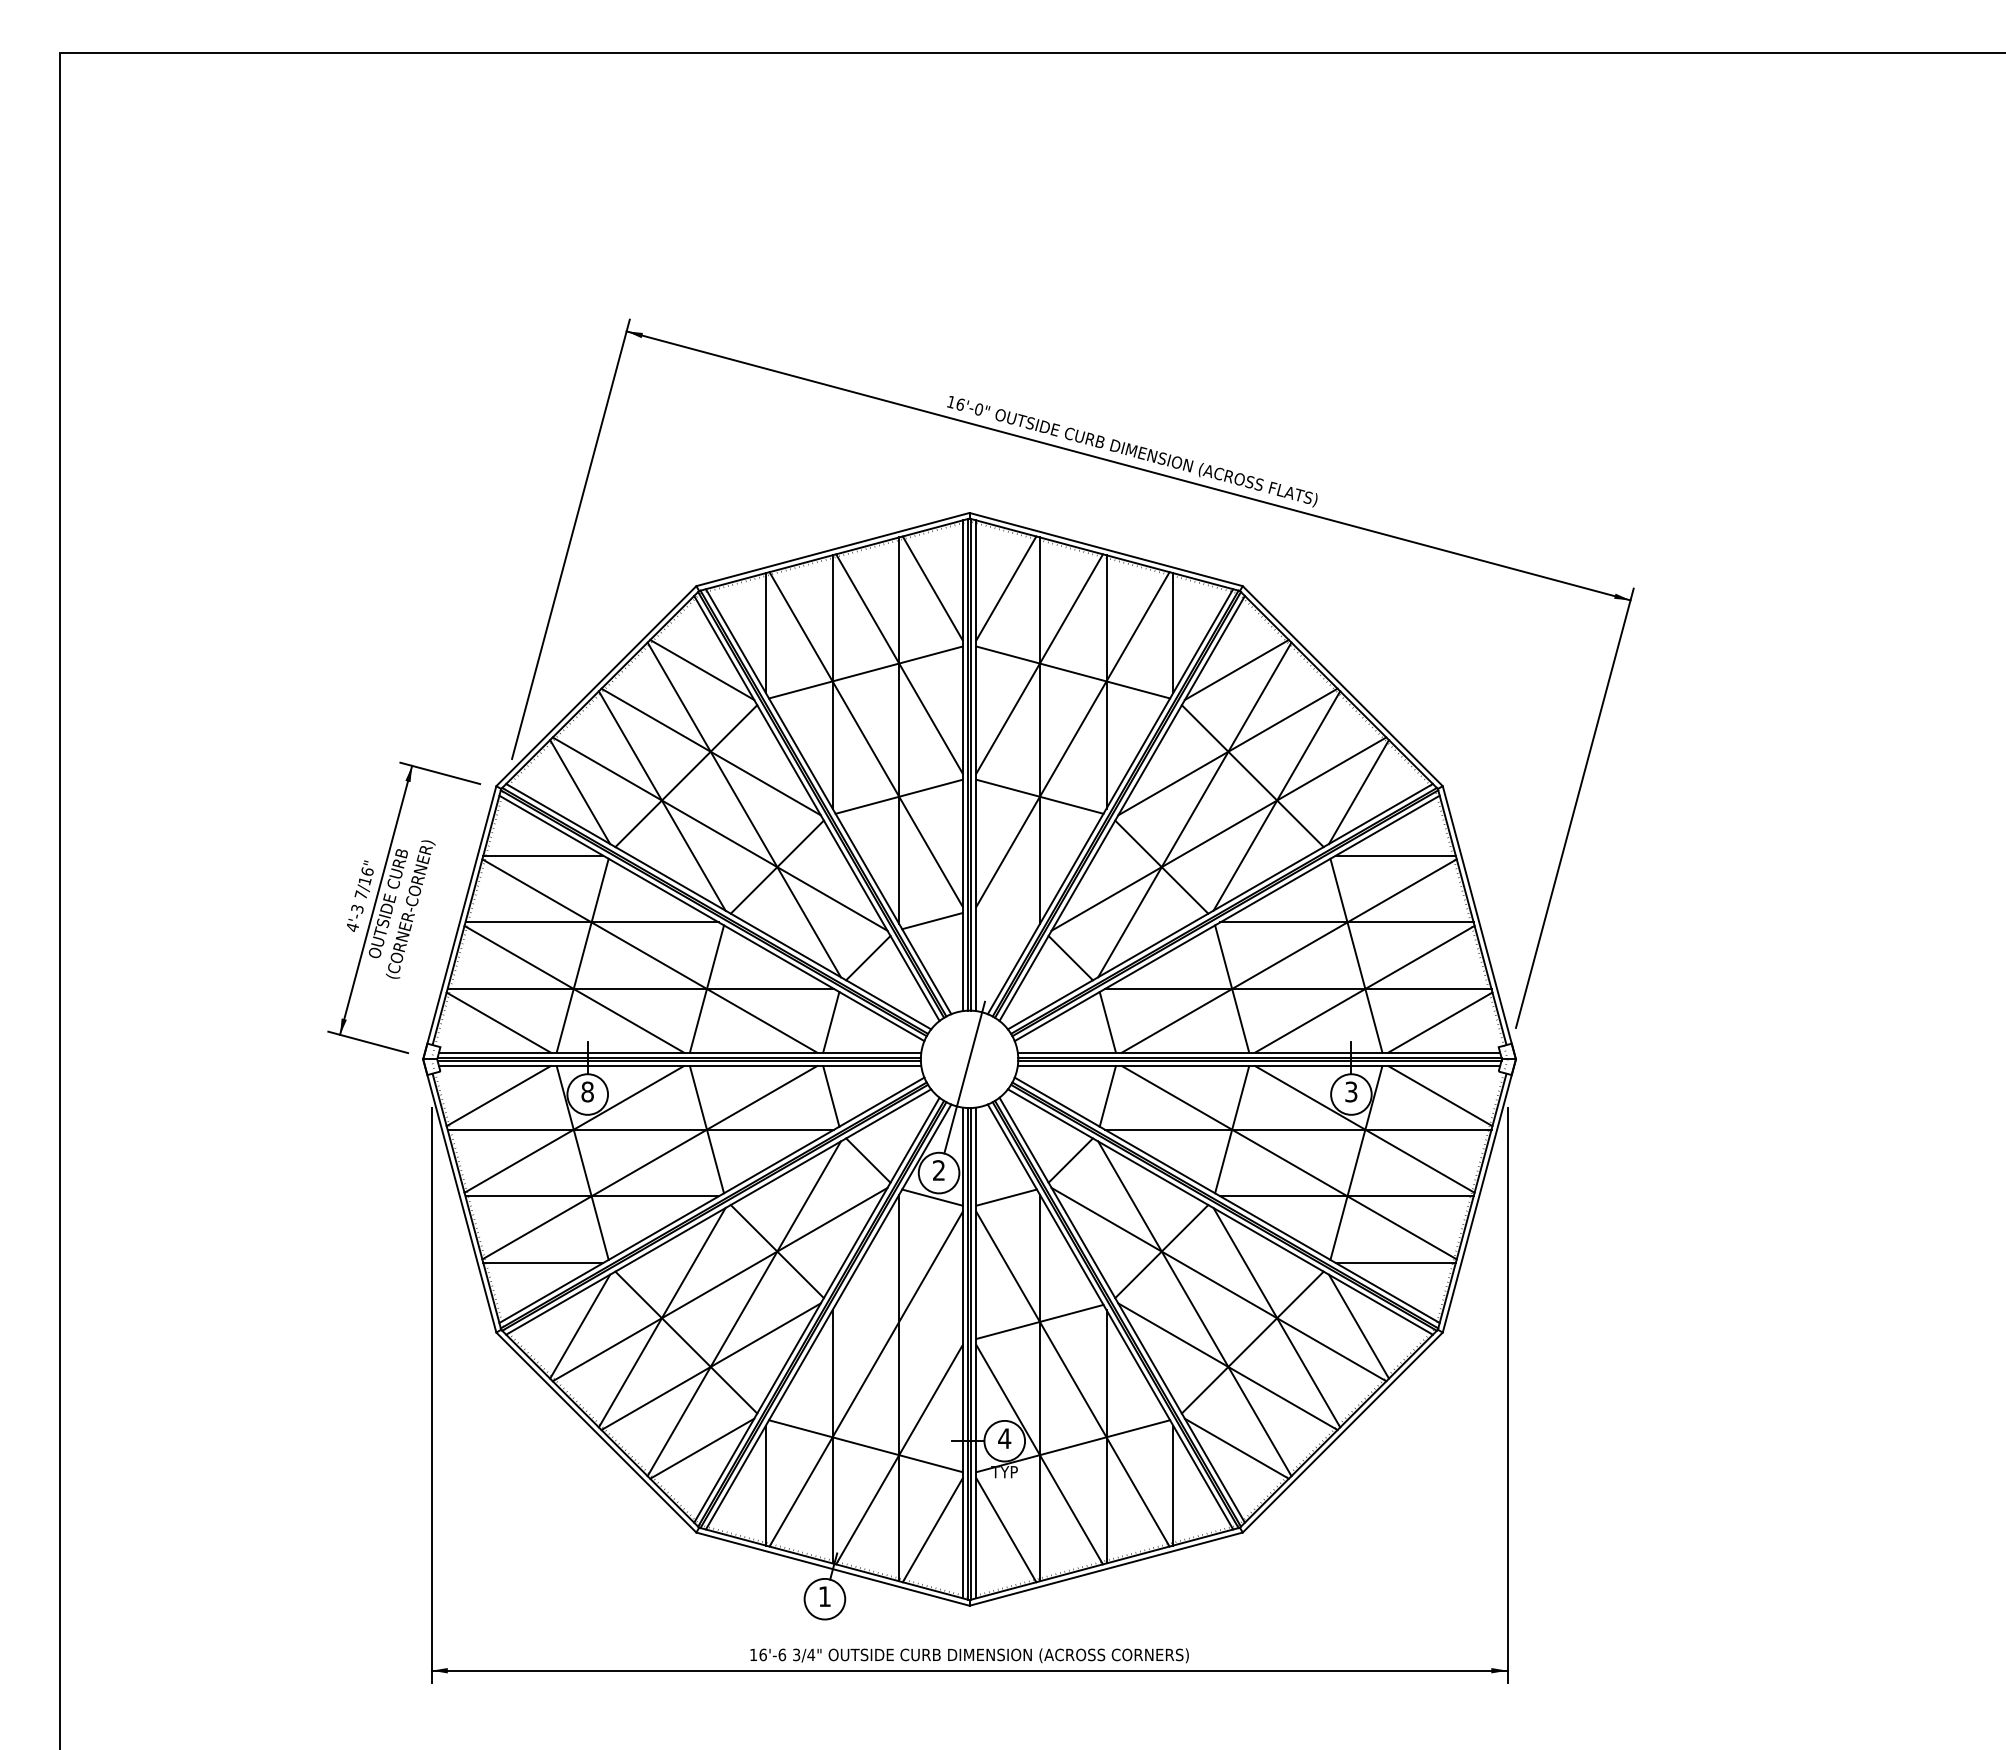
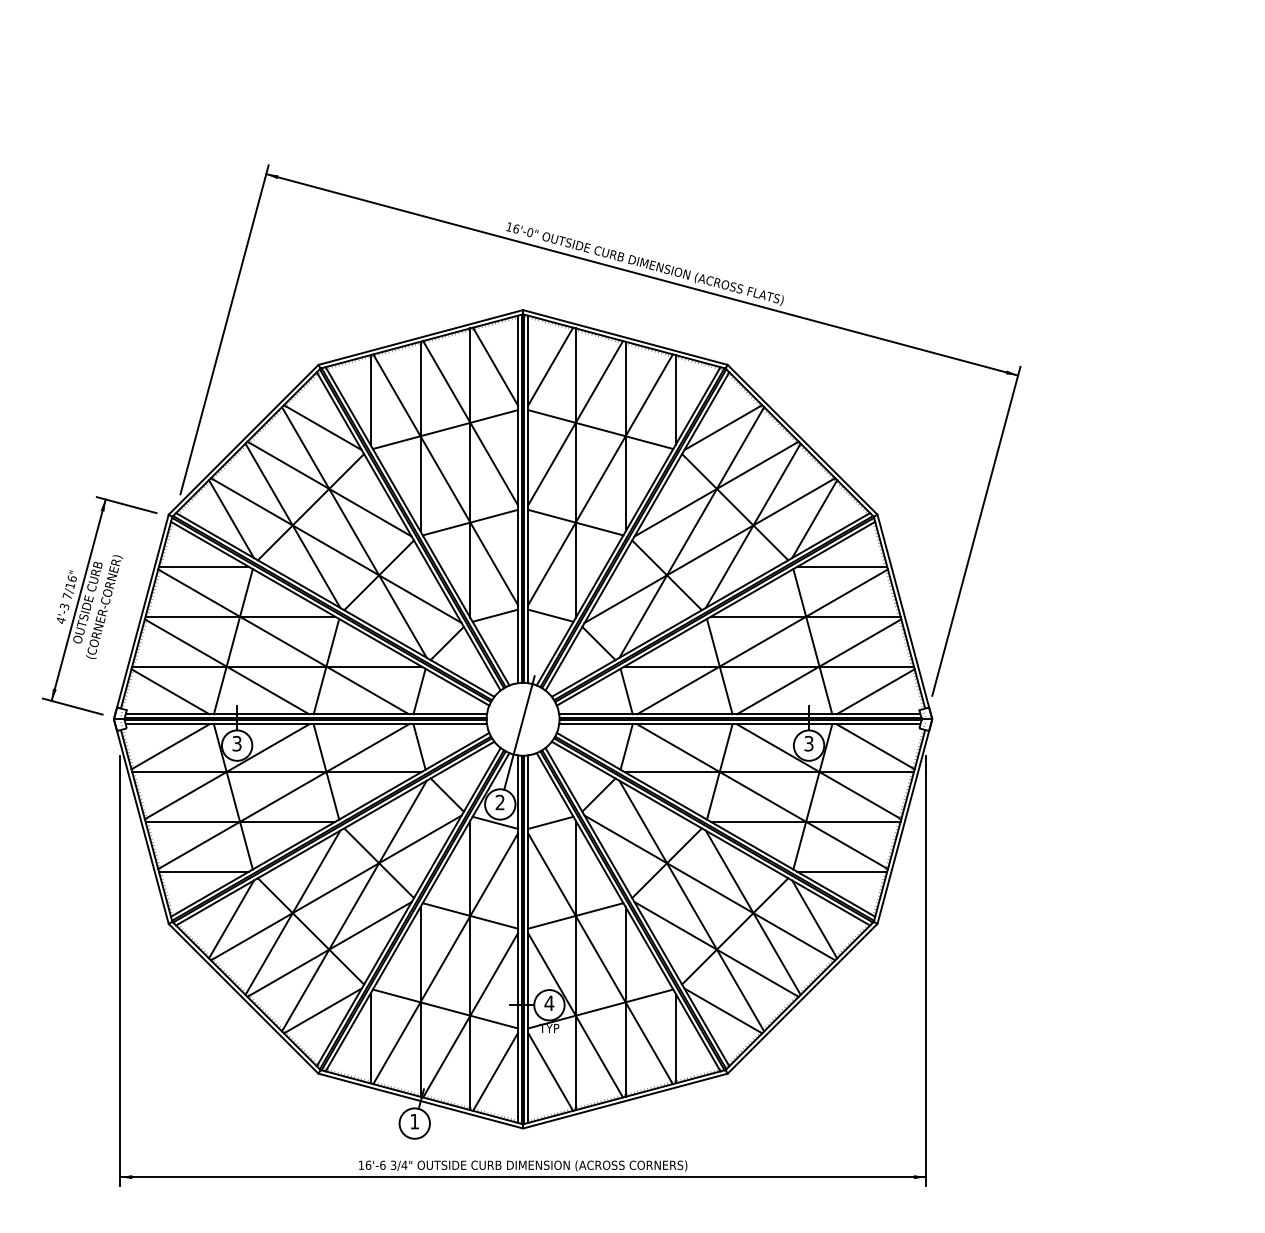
line: (1006, 921) -> (550, 616), added
text: (587, 1091) -> (236, 743), 8 -> 3
line: (898, 1321) -> (469, 915), added

